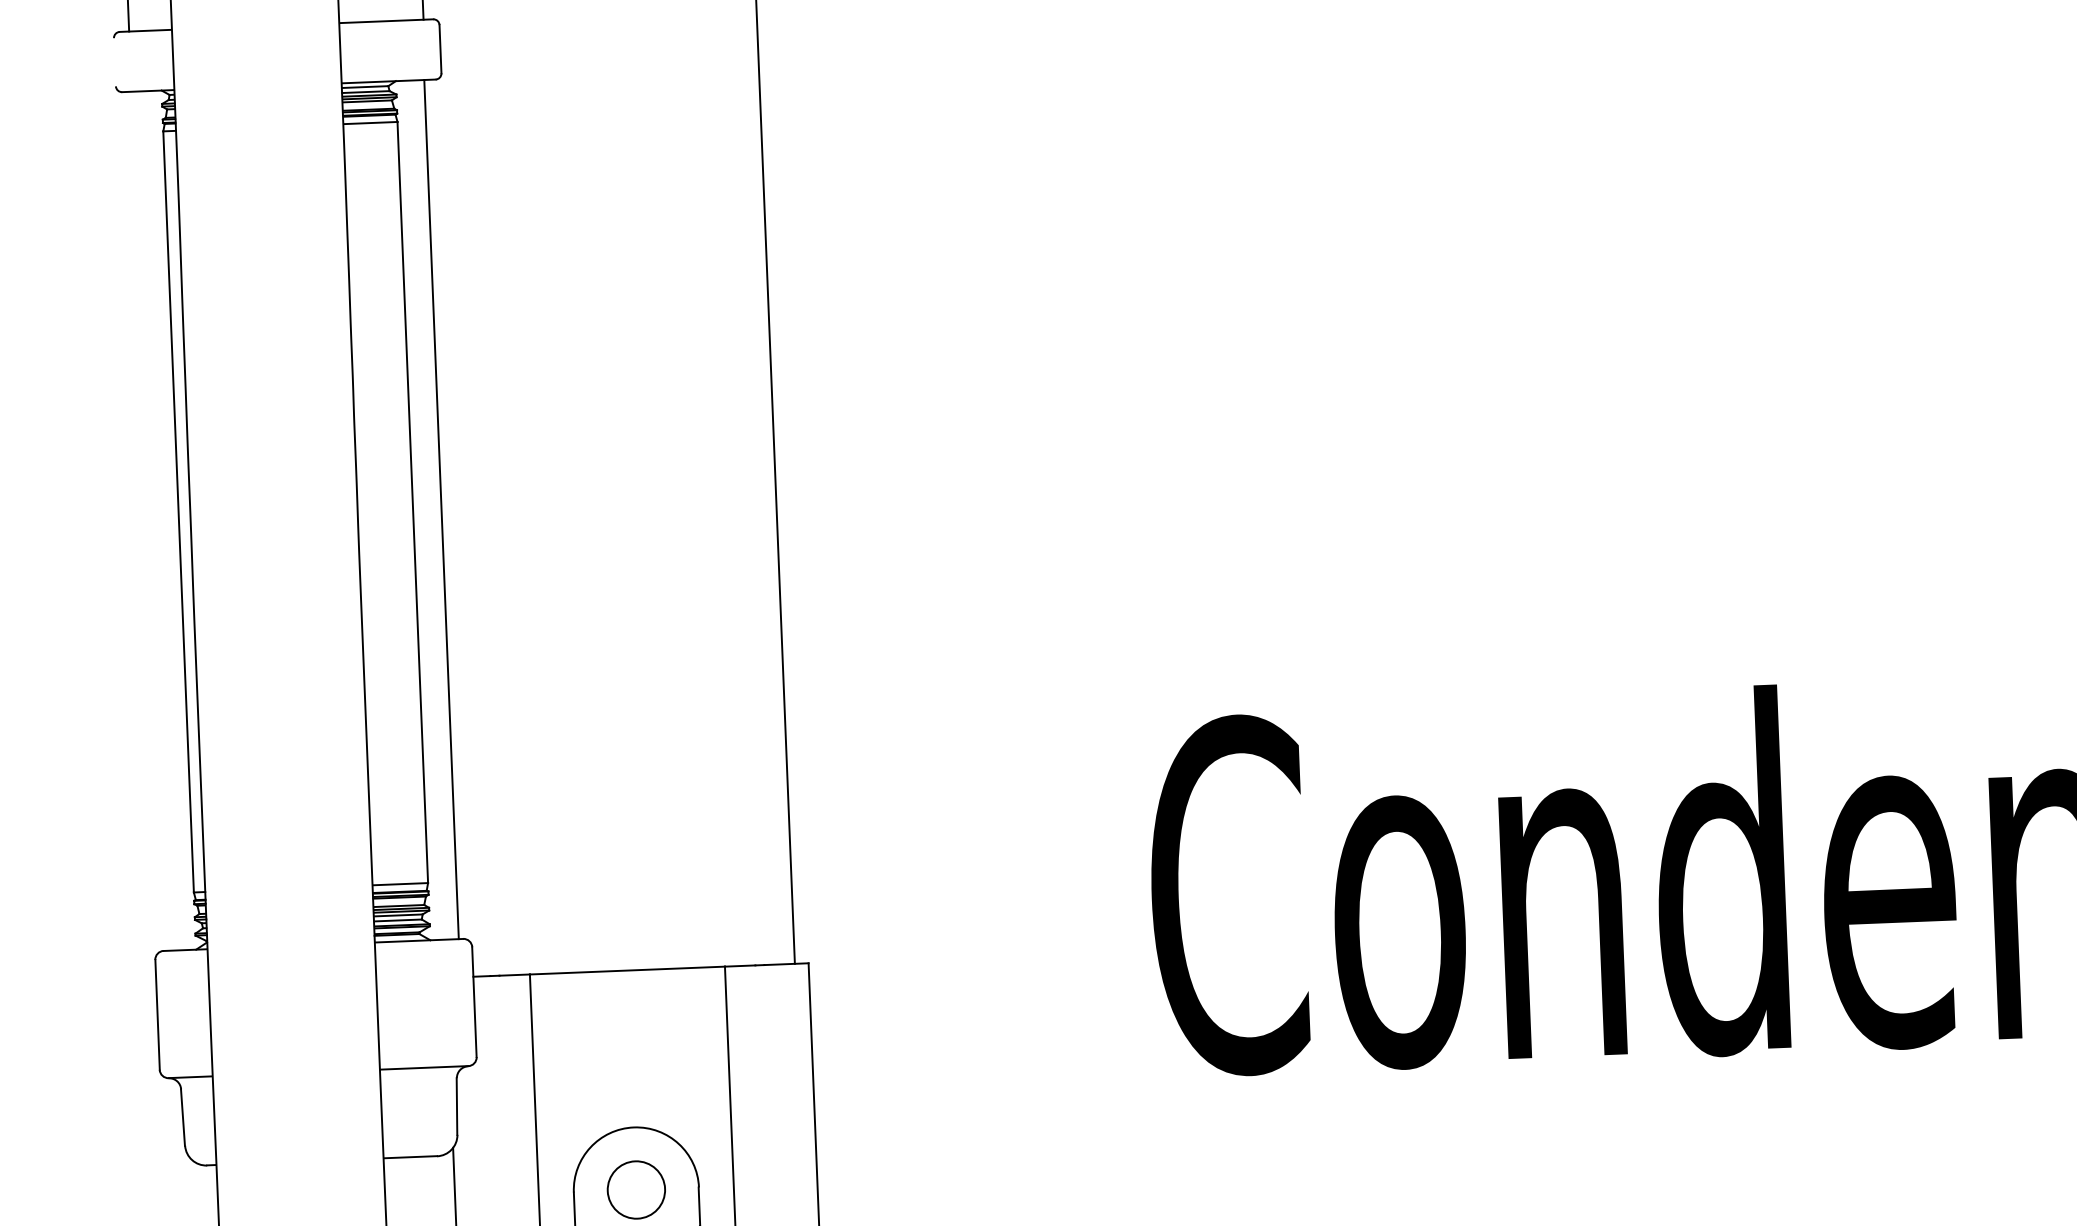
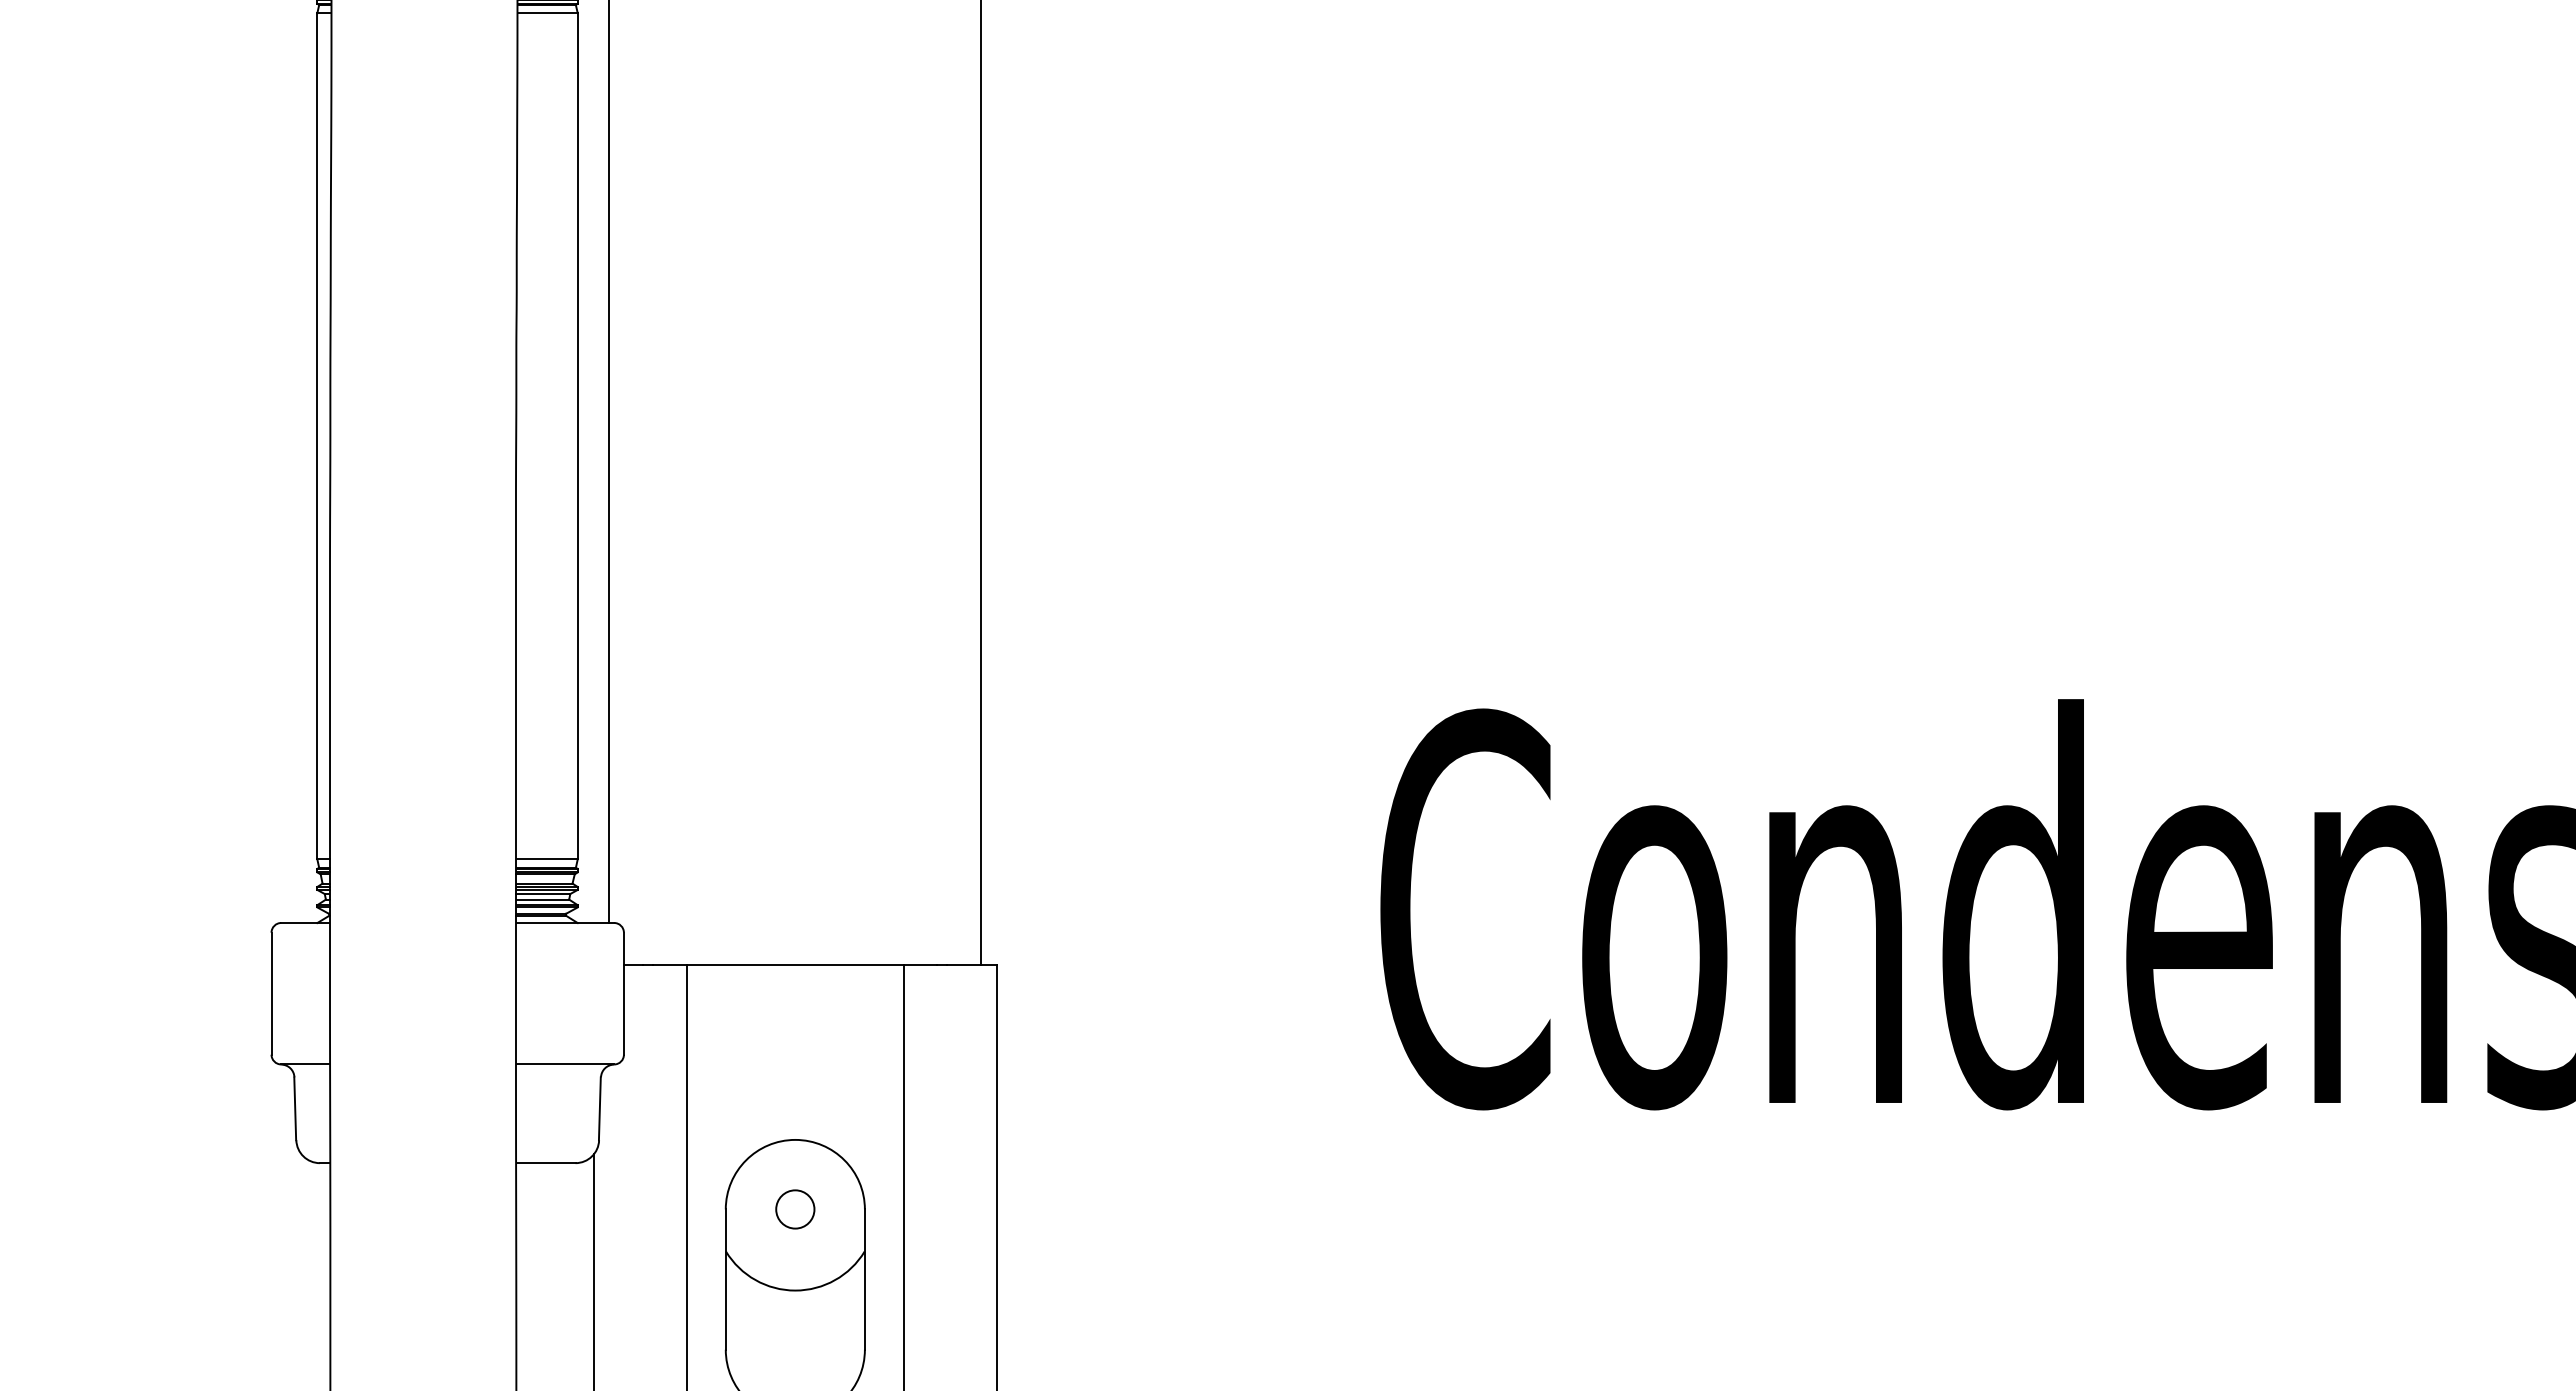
circle: (636, 1190) -> (795, 1209), size x0.6

